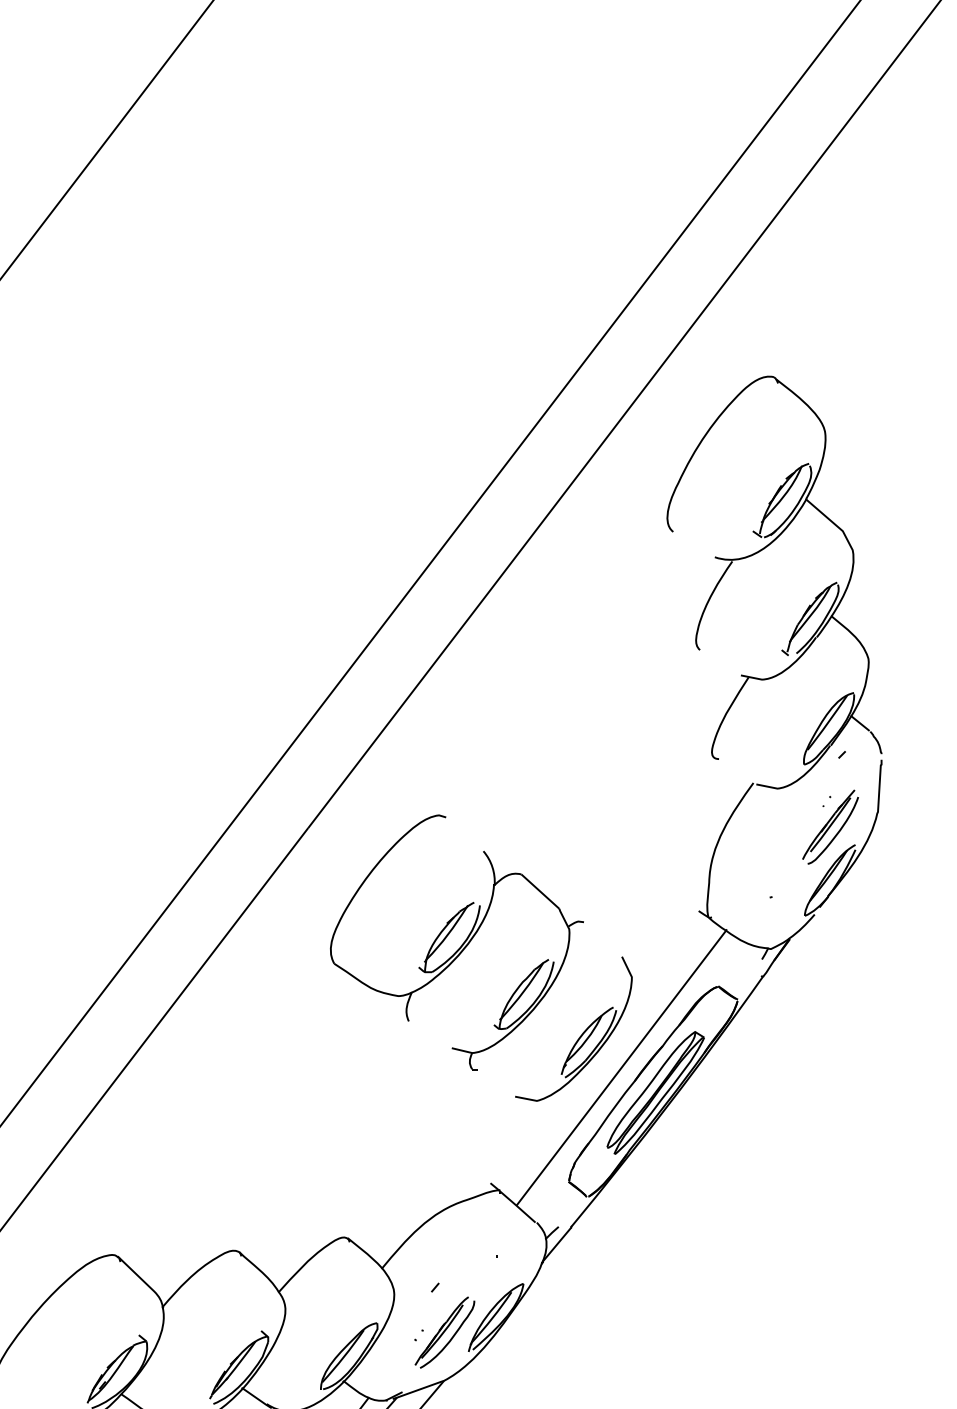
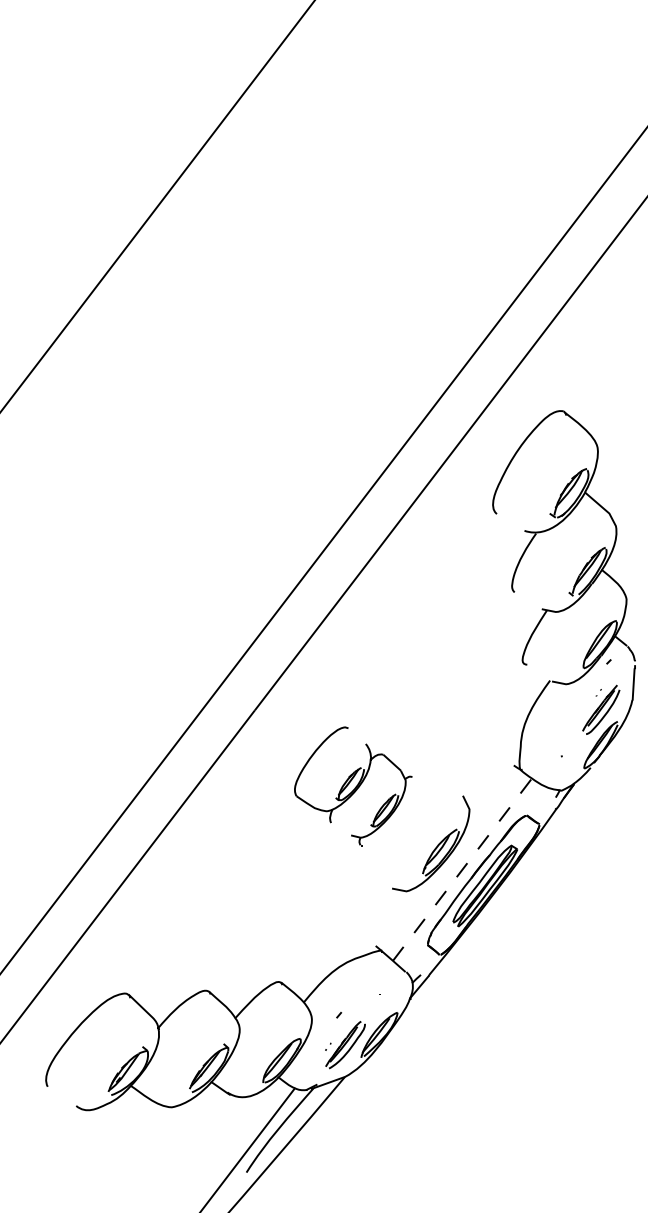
part: (456, 942) -> (353, 786), size x0.7
line: (622, 1066) -> (463, 868), solid -> dashed

